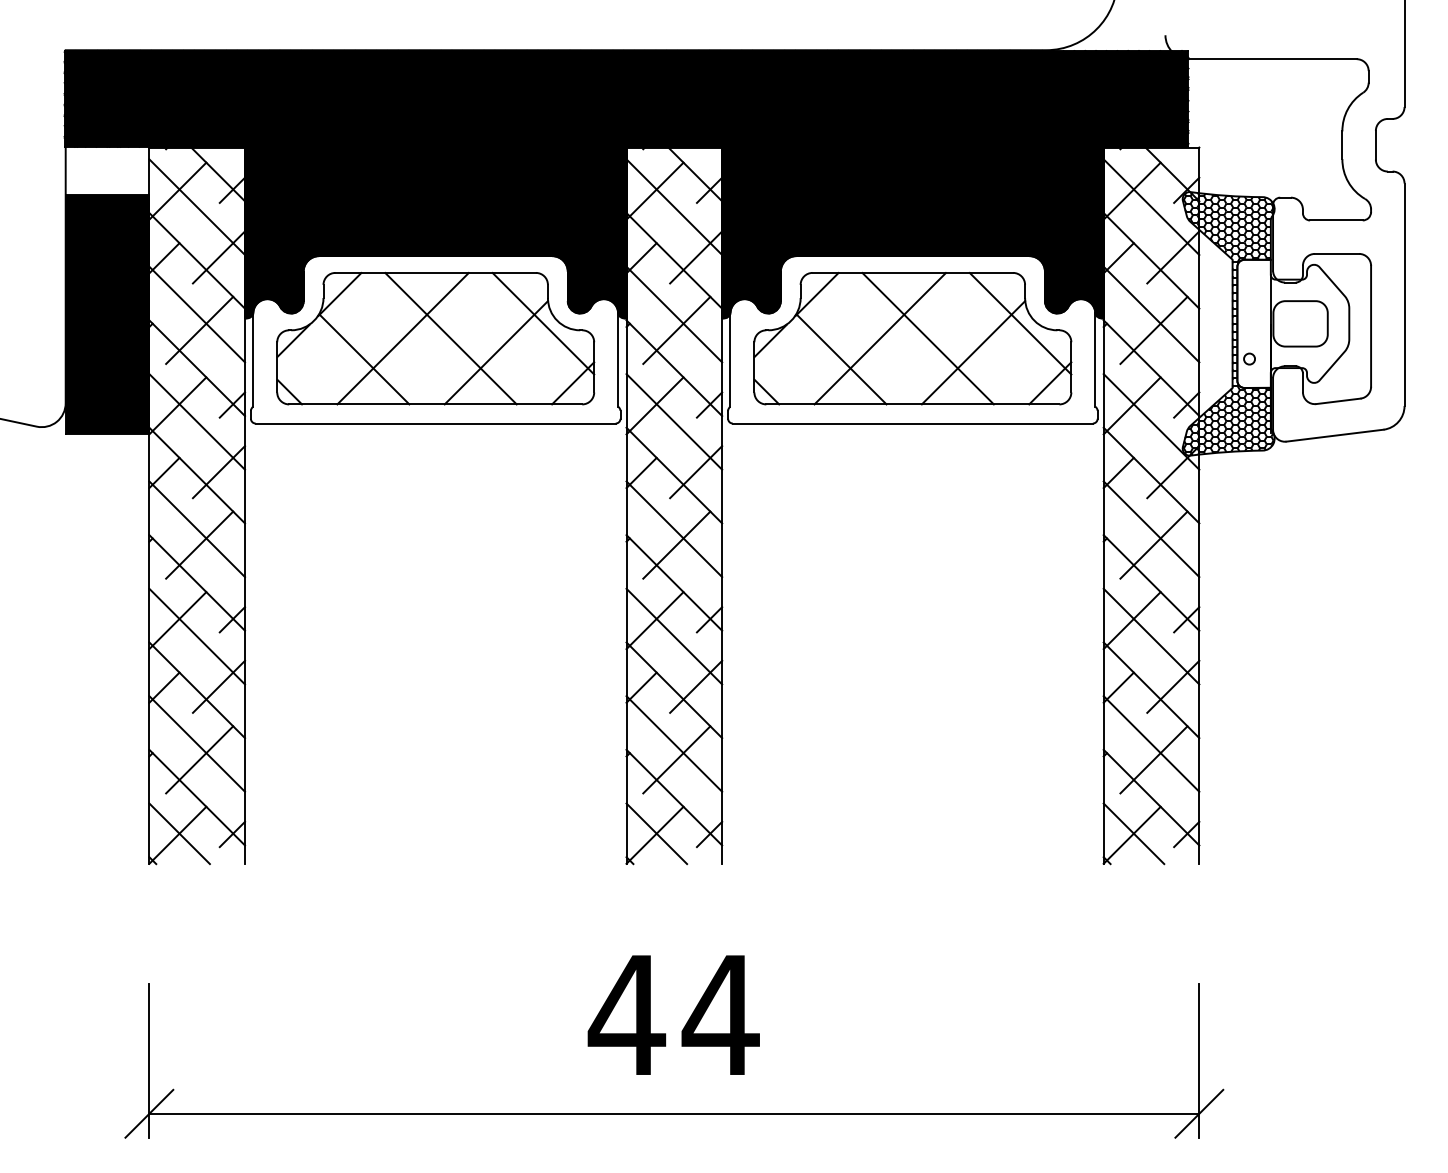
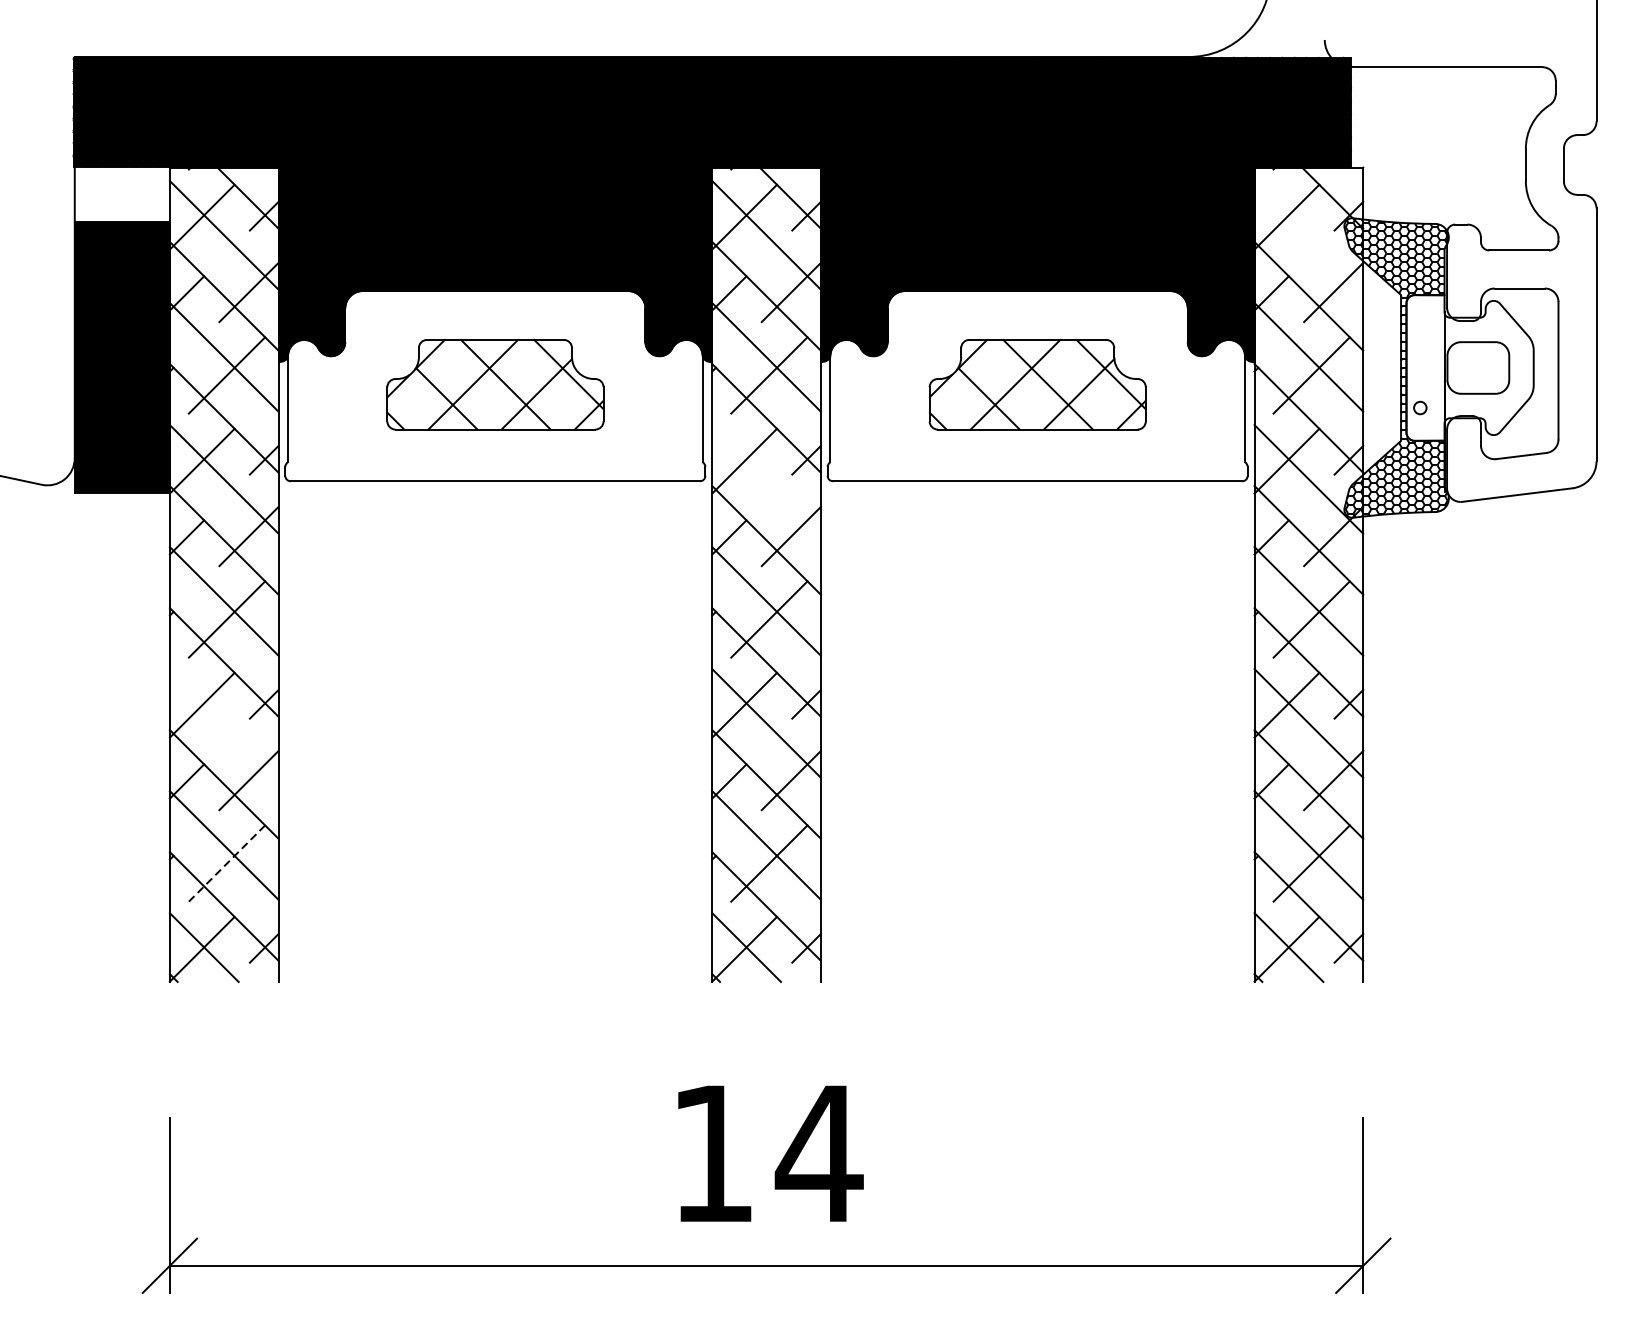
line: (1151, 207) -> (1308, 235), removed
part: (435, 338) -> (495, 384), size x0.6
part: (912, 338) -> (1037, 384), size x0.6
line: (674, 421) -> (766, 478), removed
line: (197, 636) -> (224, 723), removed
line: (199, 760) -> (226, 864), solid -> dashed
text: (626, 1014) -> (712, 1152), 44 -> 14

